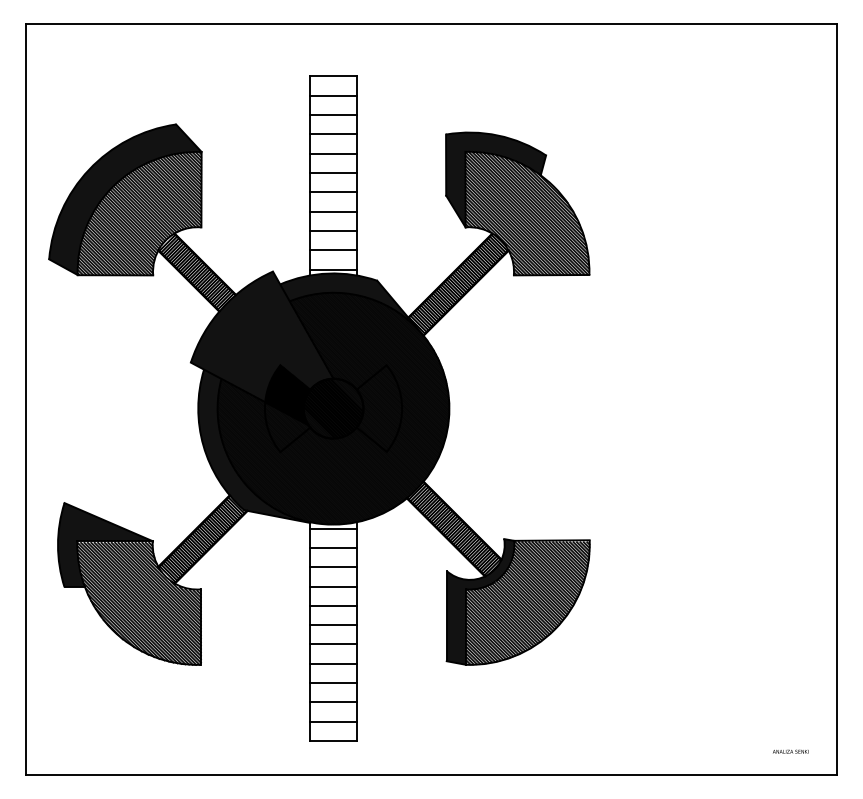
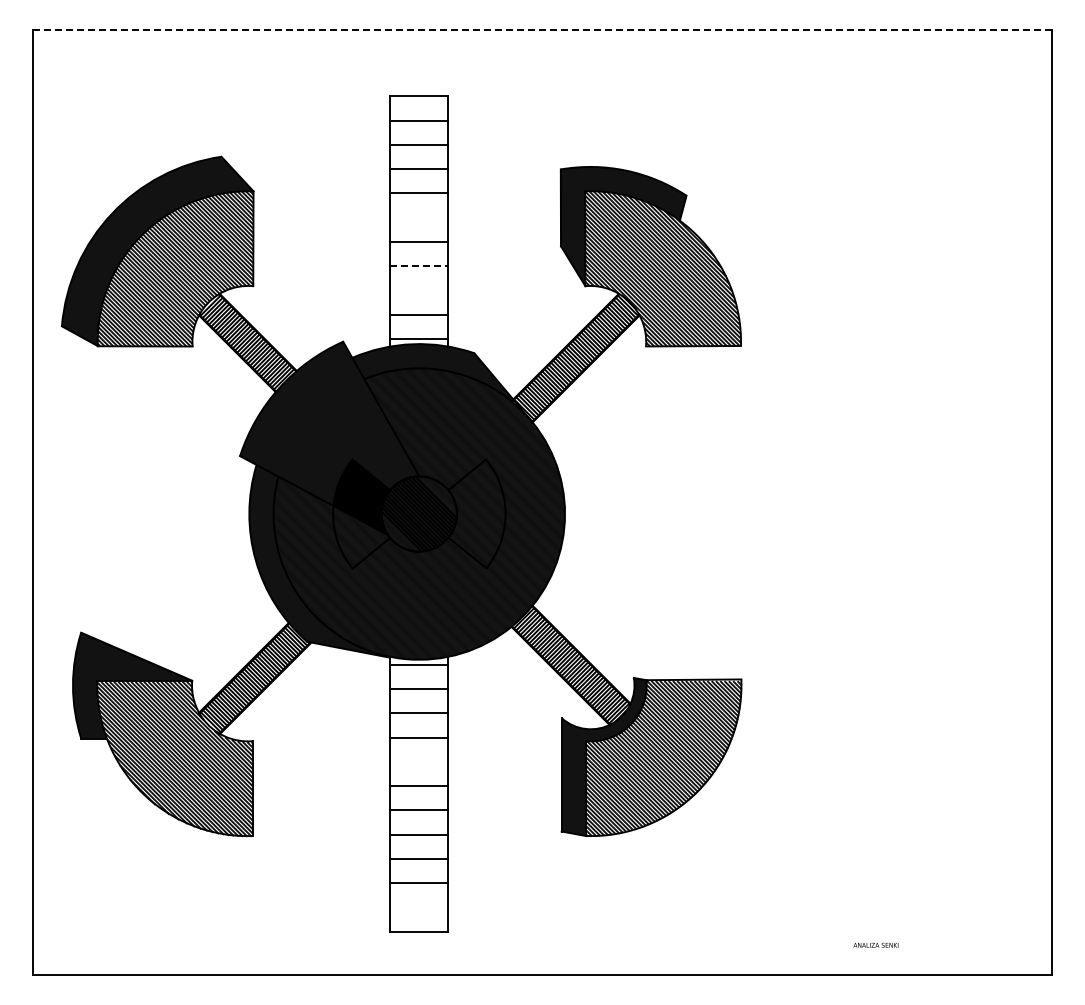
line: (431, 24) -> (542, 30), solid -> dashed
line: (333, 172) -> (419, 217), removed
line: (333, 211) -> (419, 266), solid -> dashed
line: (333, 230) -> (419, 290), removed
line: (333, 605) -> (419, 761), removed
line: (333, 721) -> (419, 907), removed
text: (790, 751) -> (875, 944), moved

